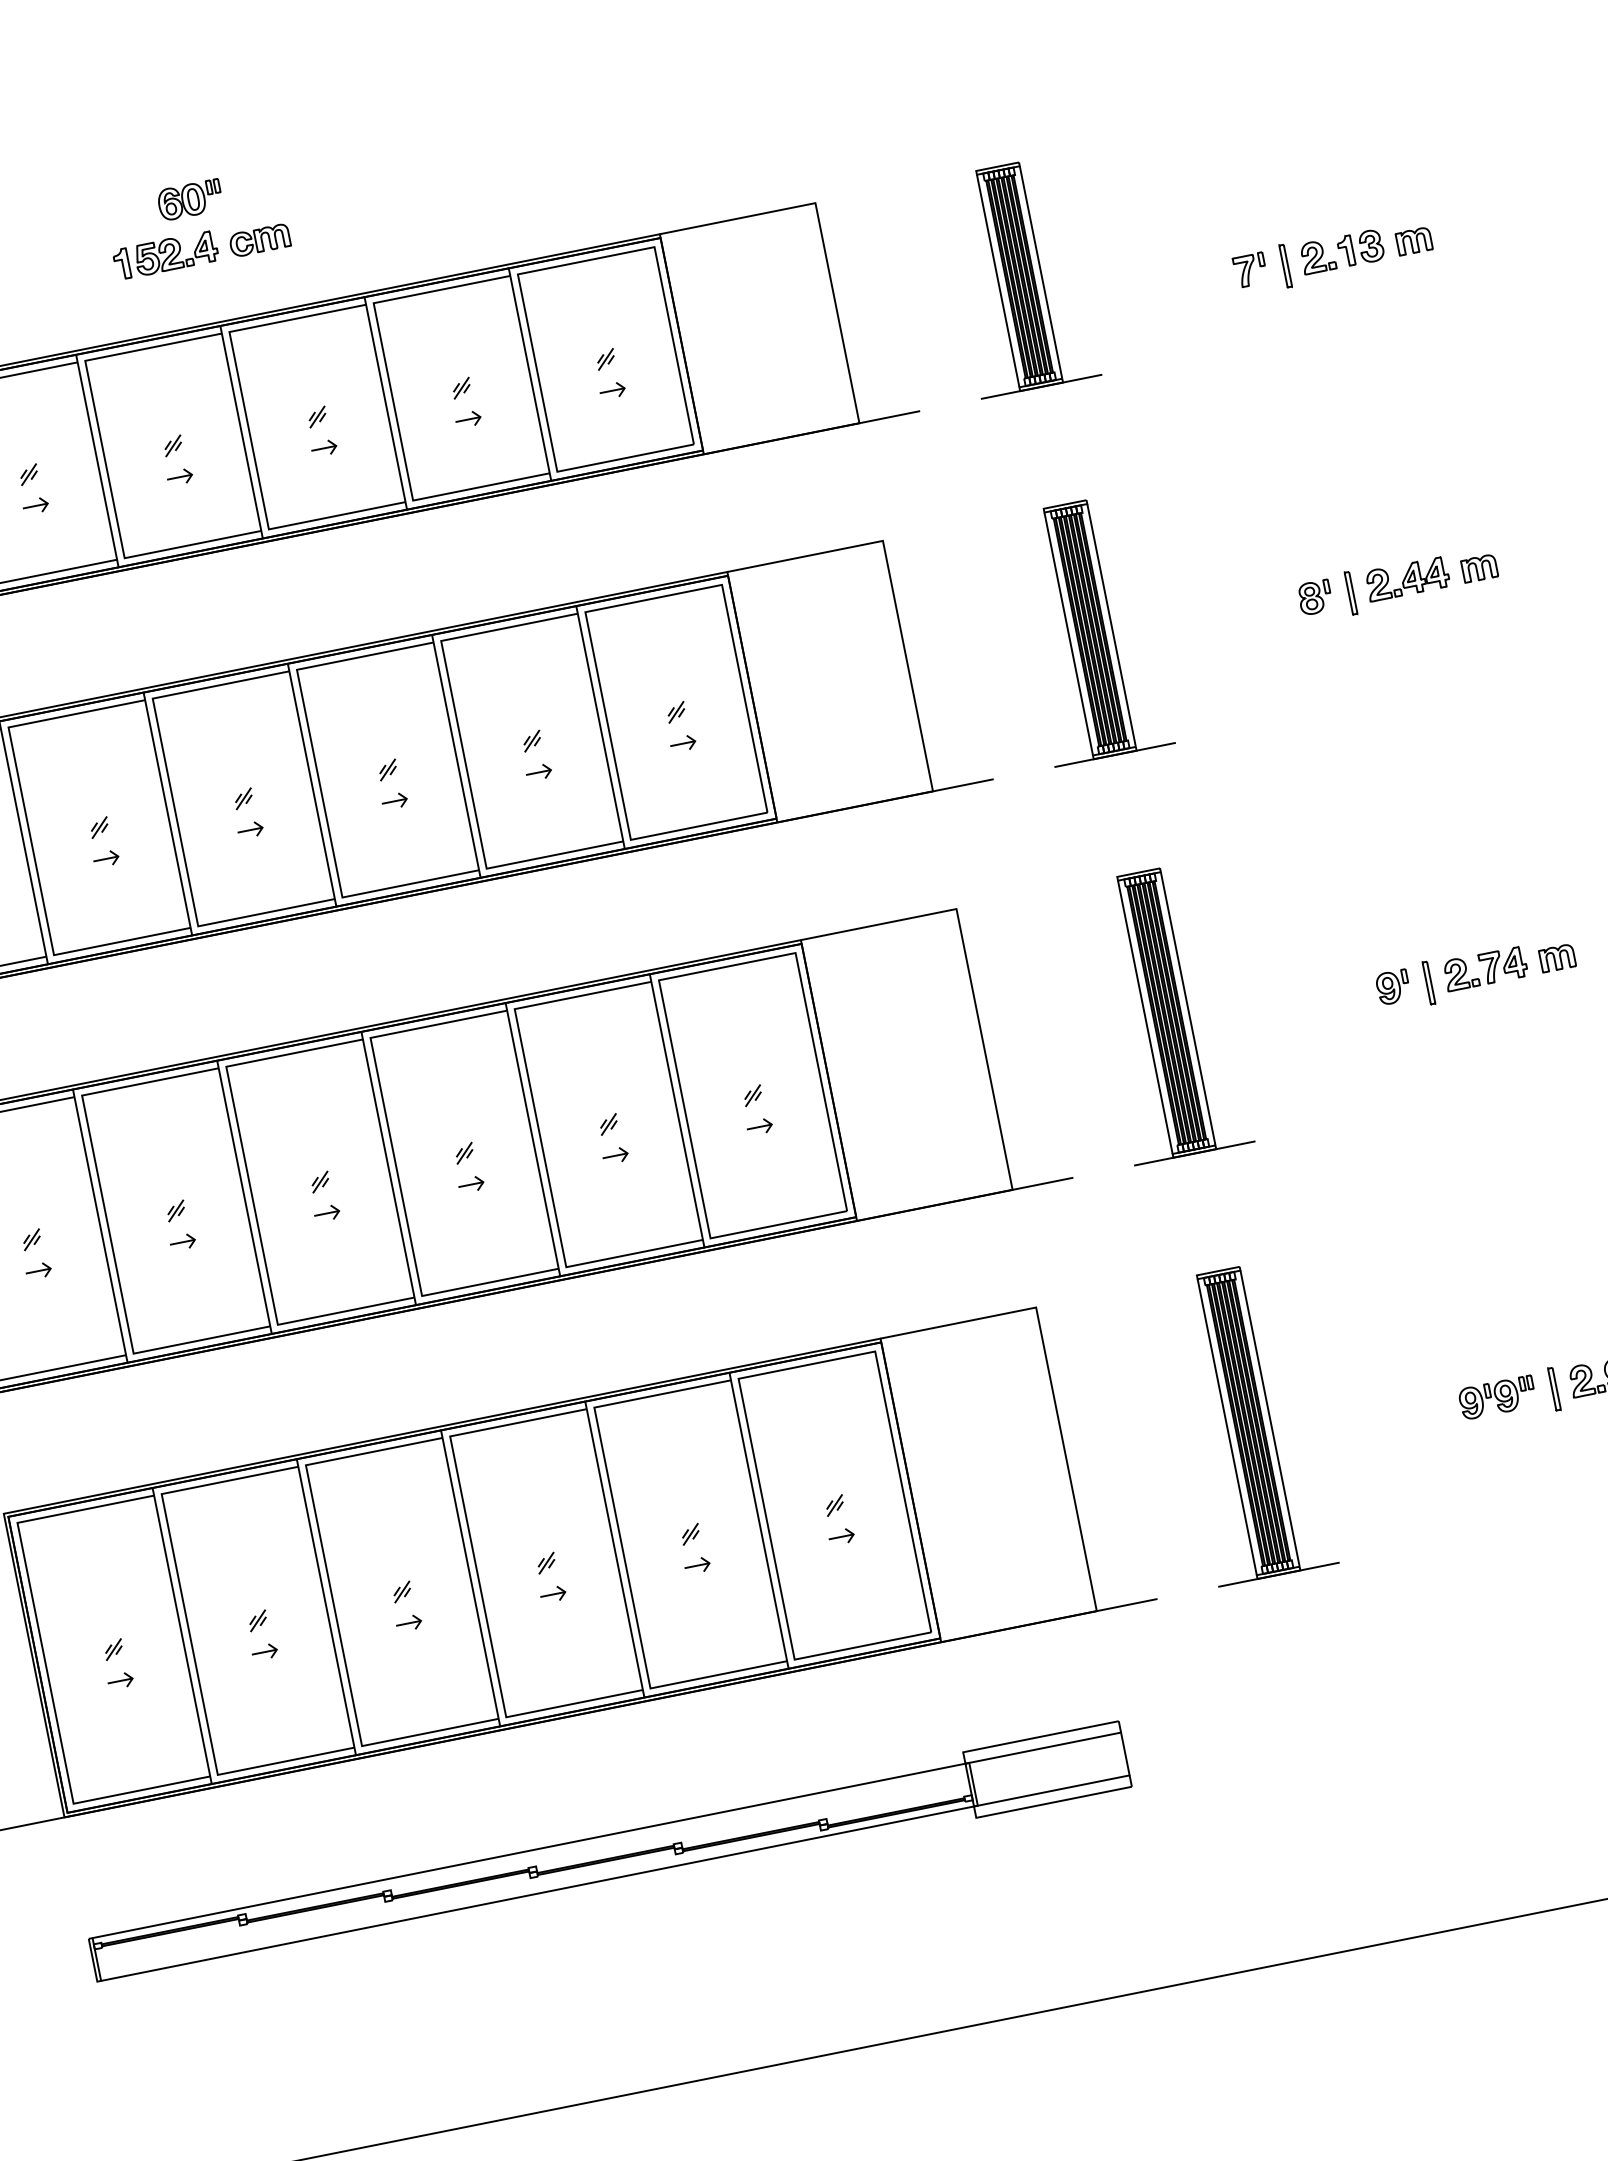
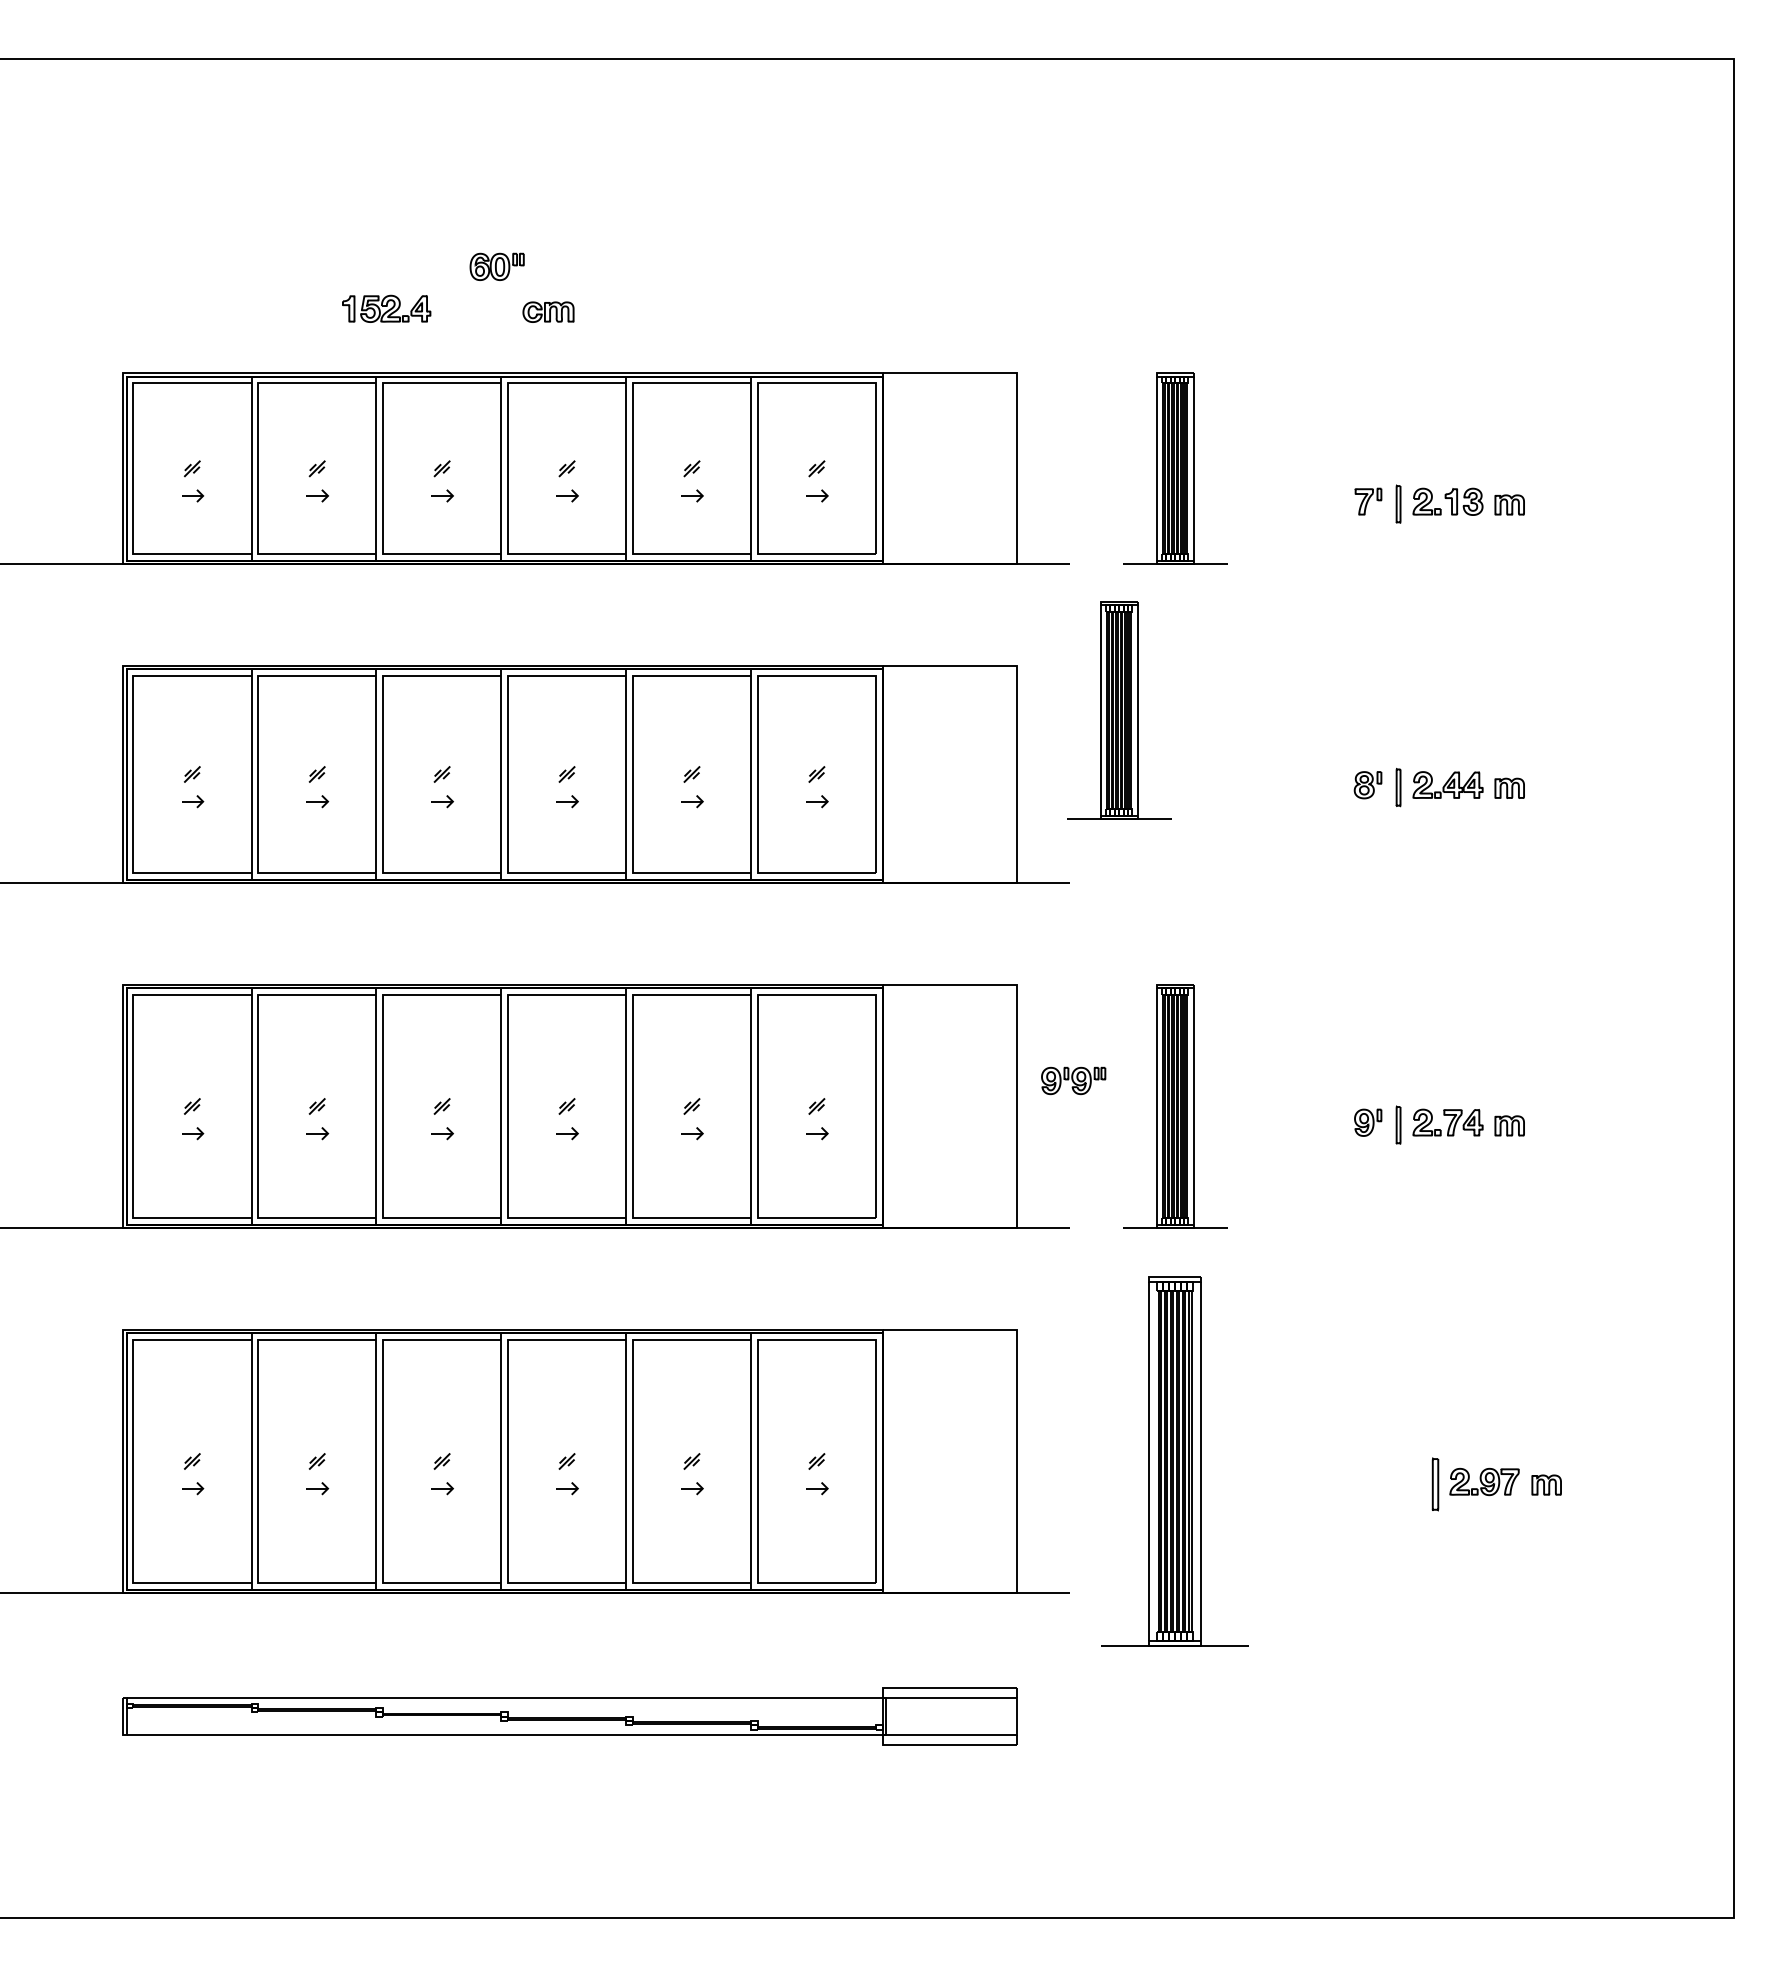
part: (165, 254) -> (386, 308), moved
part: (1090, 629) -> (1119, 710), moved
part: (1554, 1388) -> (1435, 1483), size x1.4
part: (1497, 1397) -> (1073, 1080), moved
part: (1248, 1422) -> (1175, 1461), size x1.4

